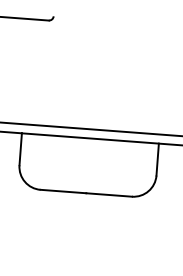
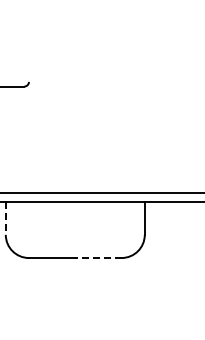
line: (20, 150) -> (5, 219), solid -> dashed
line: (108, 195) -> (97, 258), solid -> dashed

